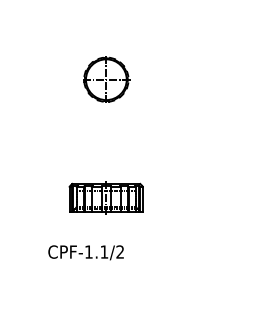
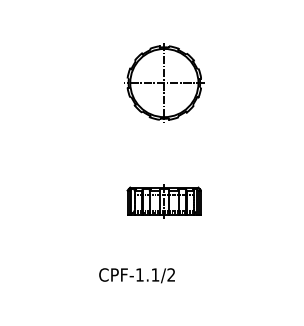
part: (106, 79) -> (164, 82), size x1.67
text: (85, 252) -> (136, 275), moved

